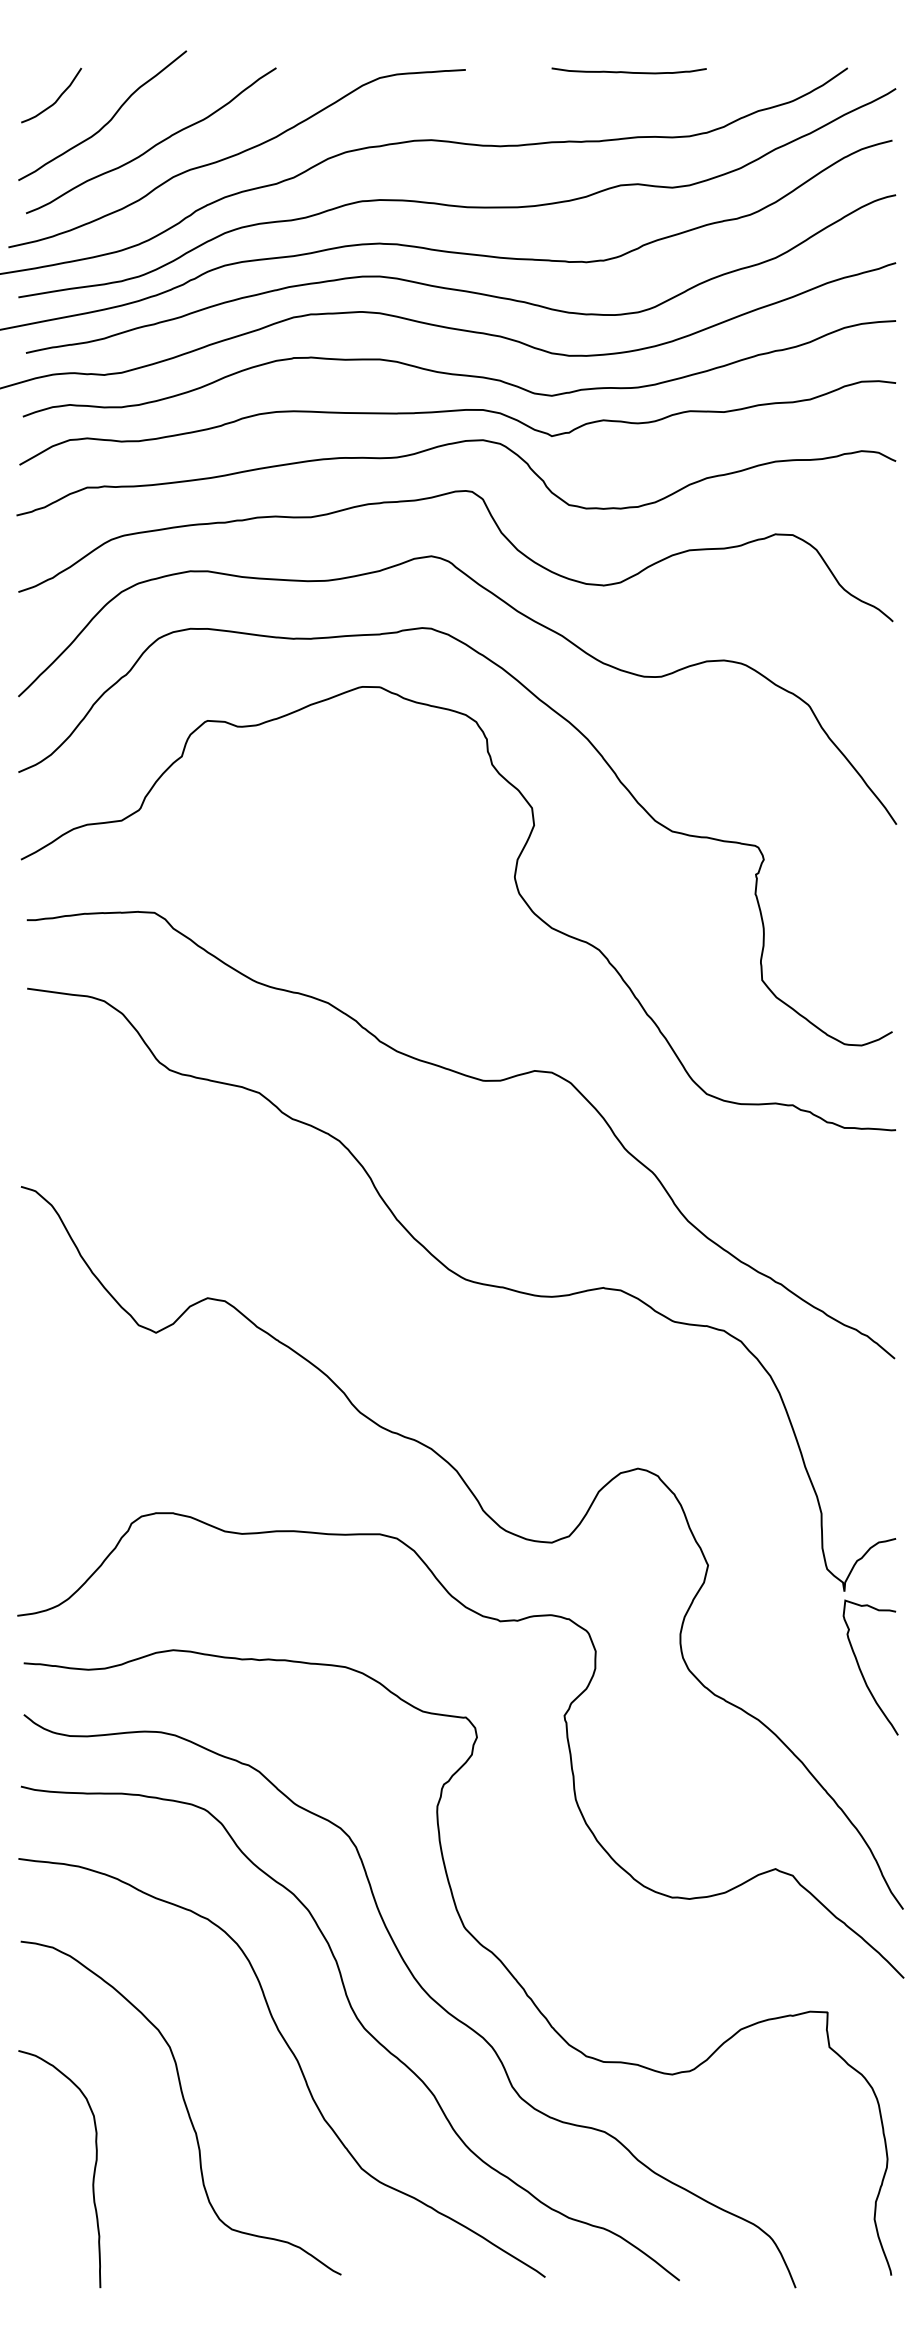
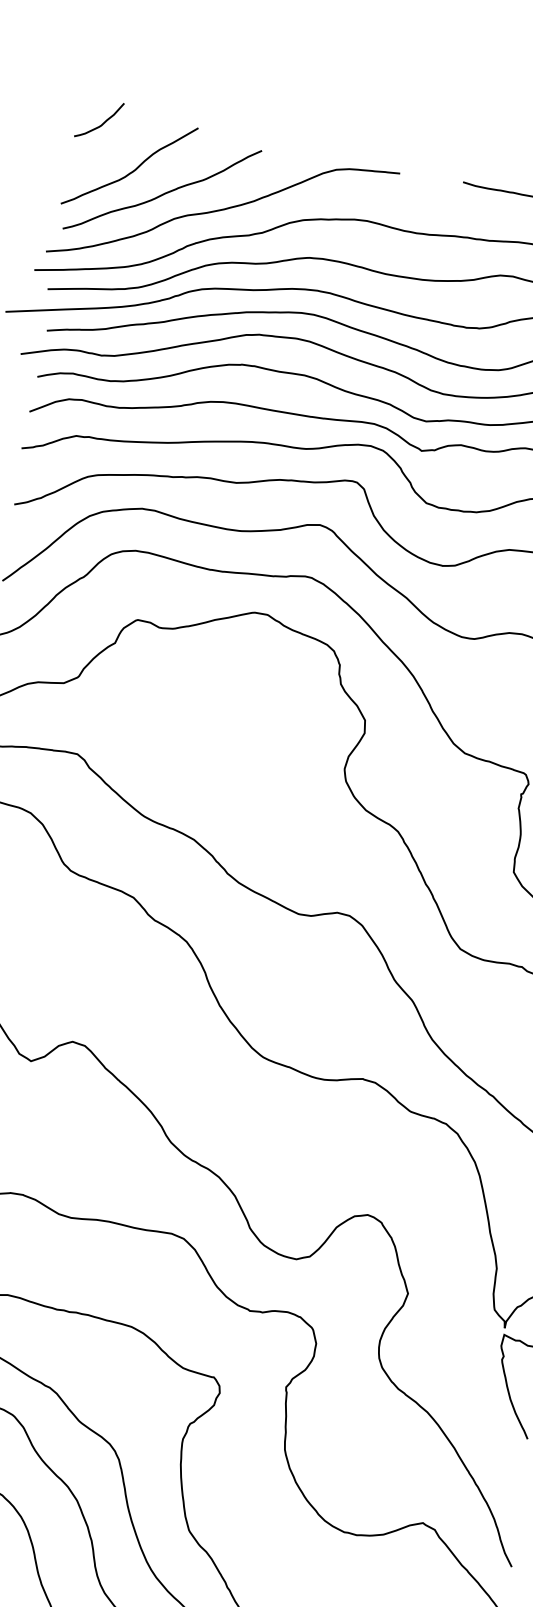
curve: (56, 99) -> (102, 123), moved

